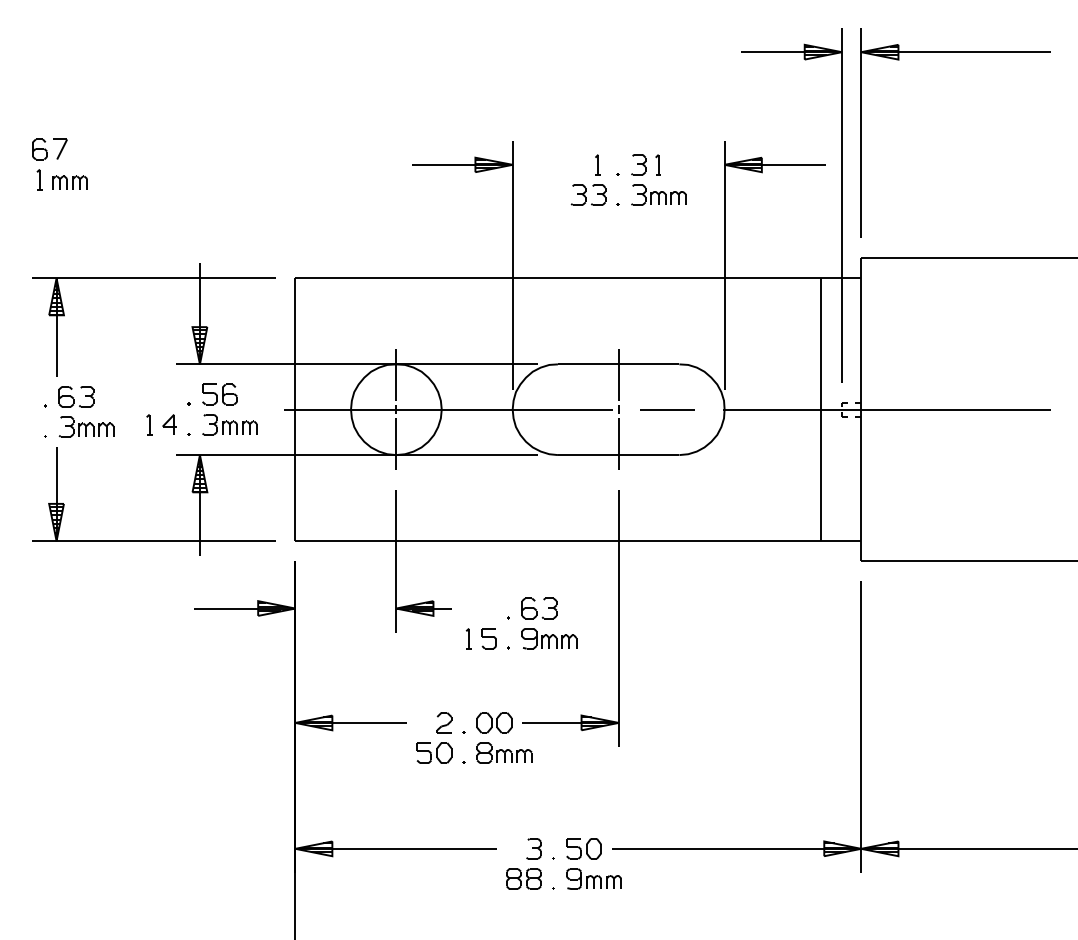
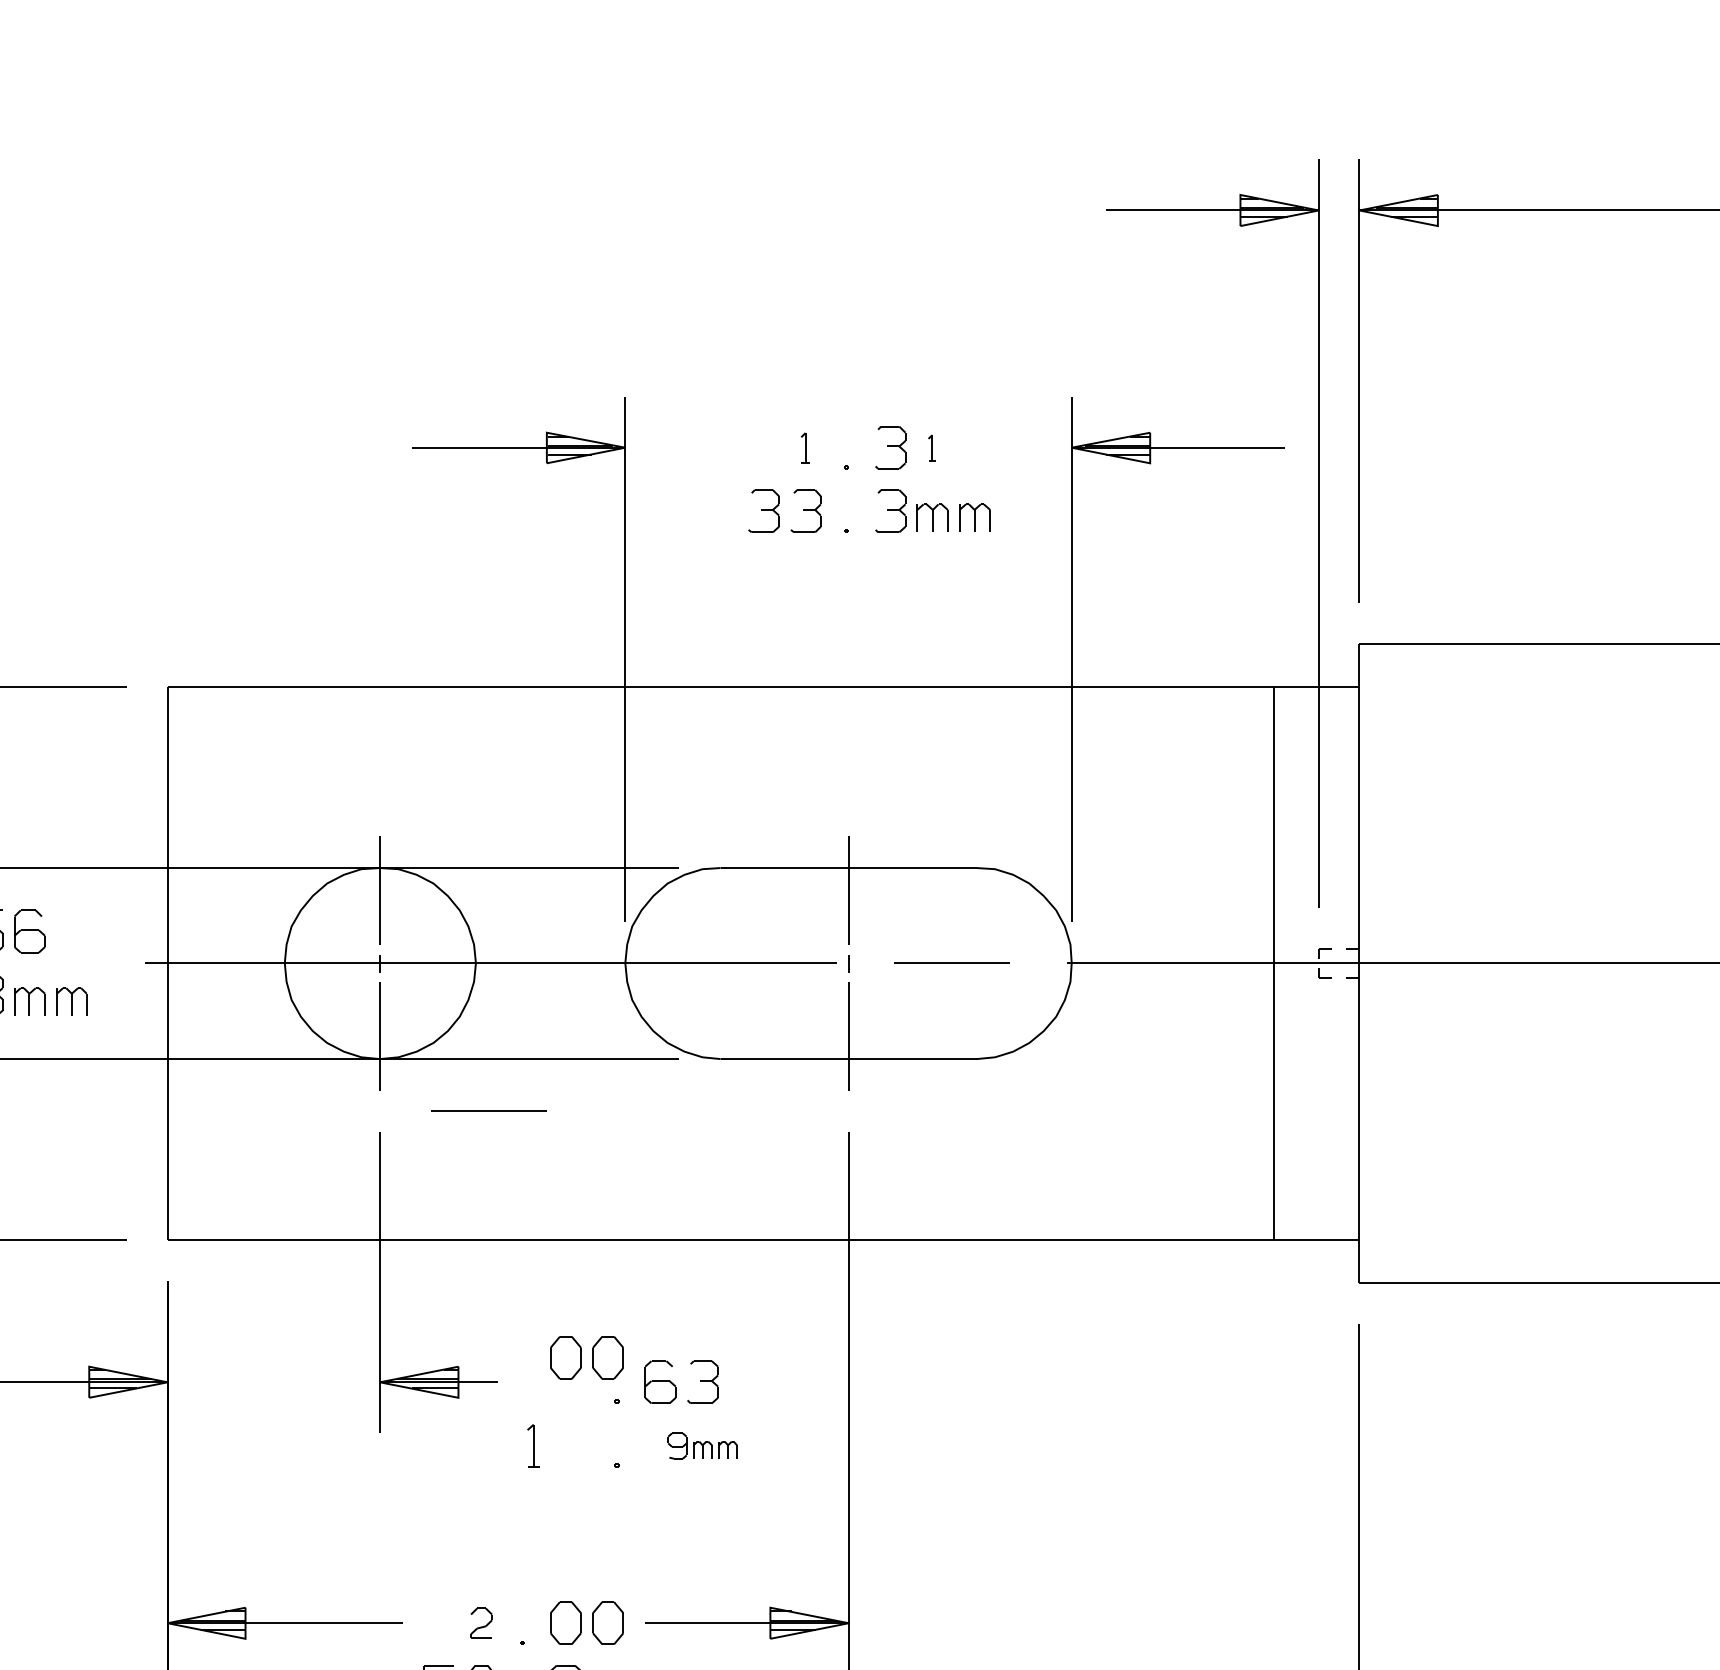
part: (597, 164) -> (803, 447), size x0.7
part: (657, 164) -> (930, 447), size x0.6
line: (447, 479) -> (488, 1110), added
part: (494, 596) -> (587, 1356), added
part: (488, 638) -> (574, 1445), removed
part: (549, 638) -> (702, 1445), size x0.6
part: (444, 722) -> (481, 1622), size x0.7

